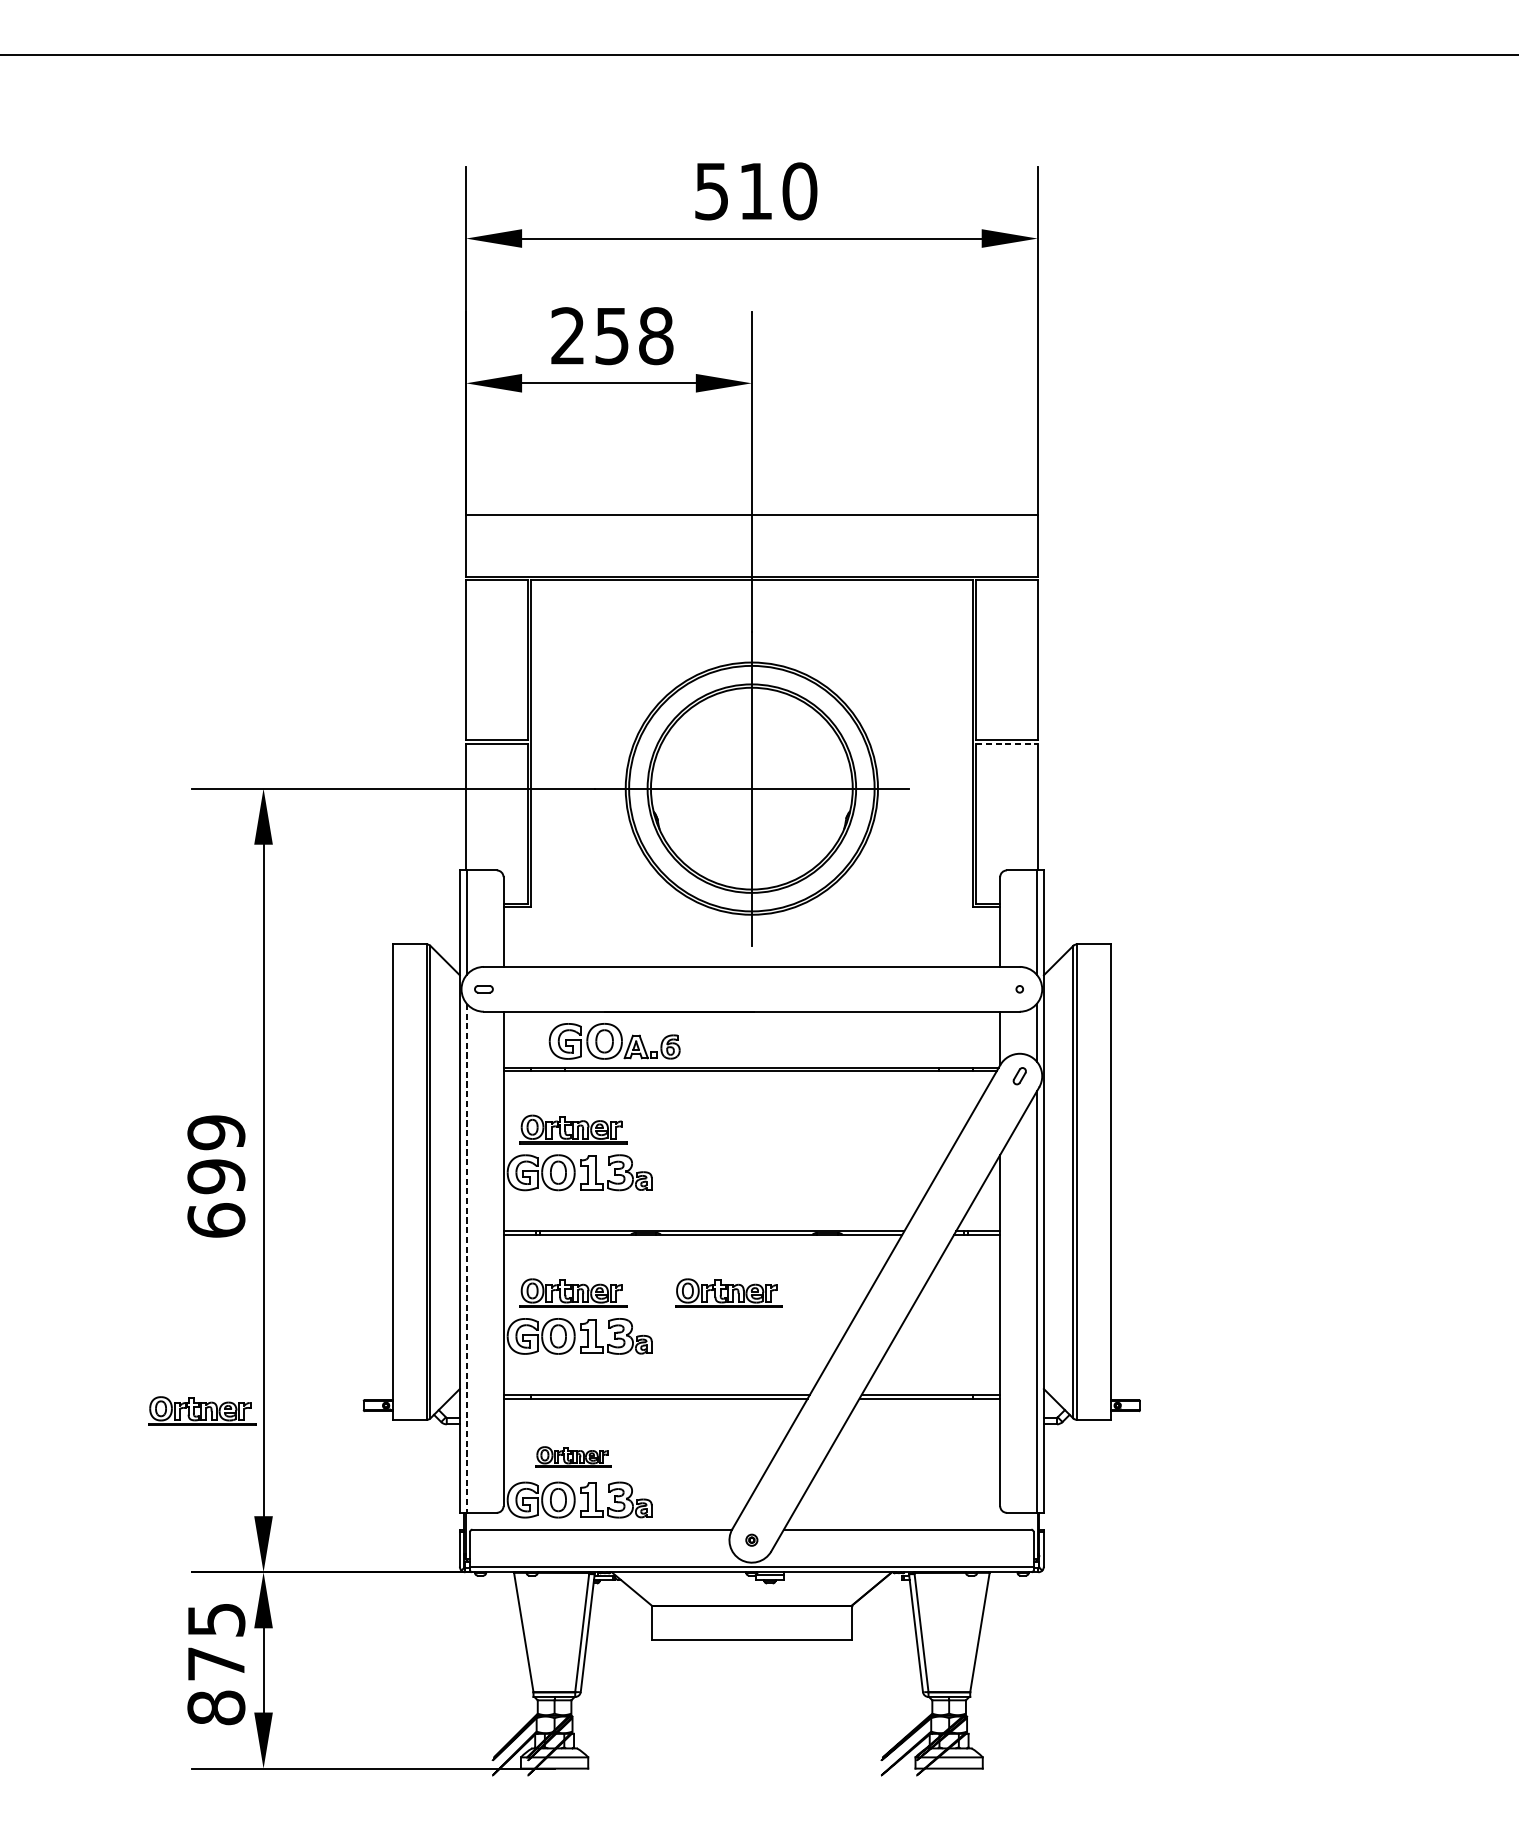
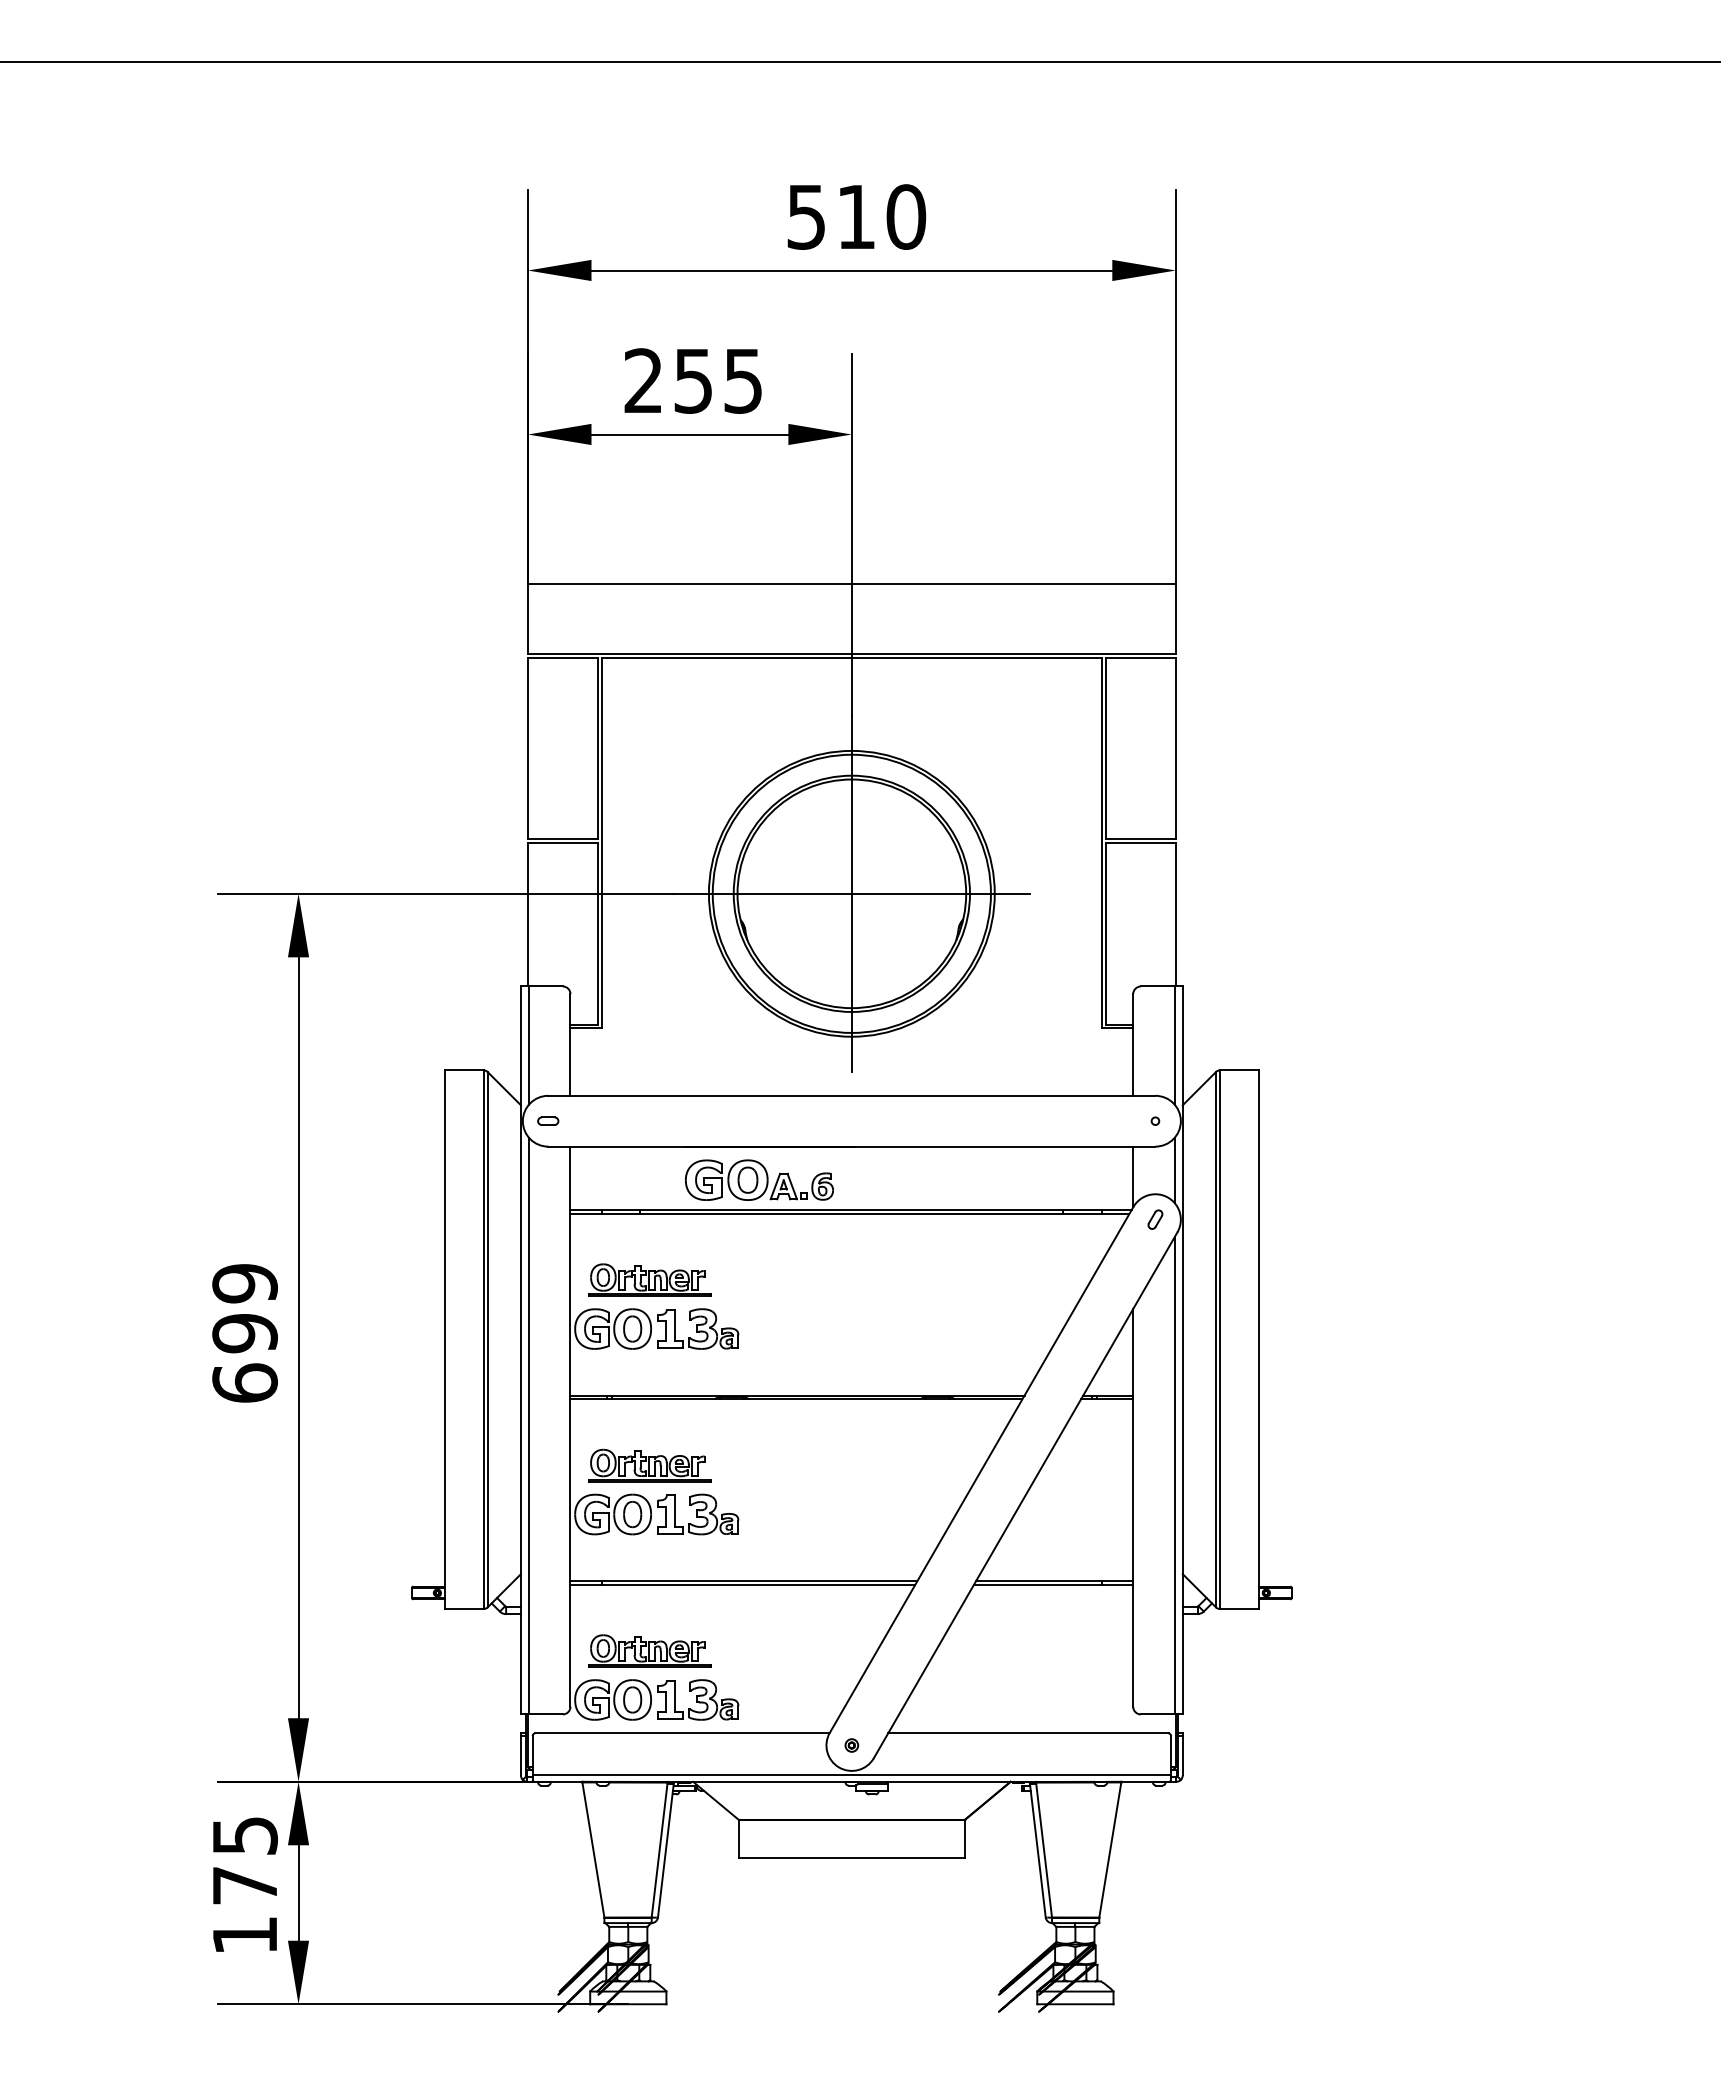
text: (656, 335) -> (743, 380), 258 -> 255
line: (1006, 744) -> (1140, 843), dashed -> solid
part: (614, 1040) -> (759, 1179), moved
line: (466, 1258) -> (528, 1426), dashed -> solid
part: (728, 1293) -> (825, 1465), removed
part: (201, 1410) -> (228, 1598), removed
part: (573, 1456) -> (649, 1650), size x1.43
text: (215, 1707) -> (244, 1935), 875 -> 175

